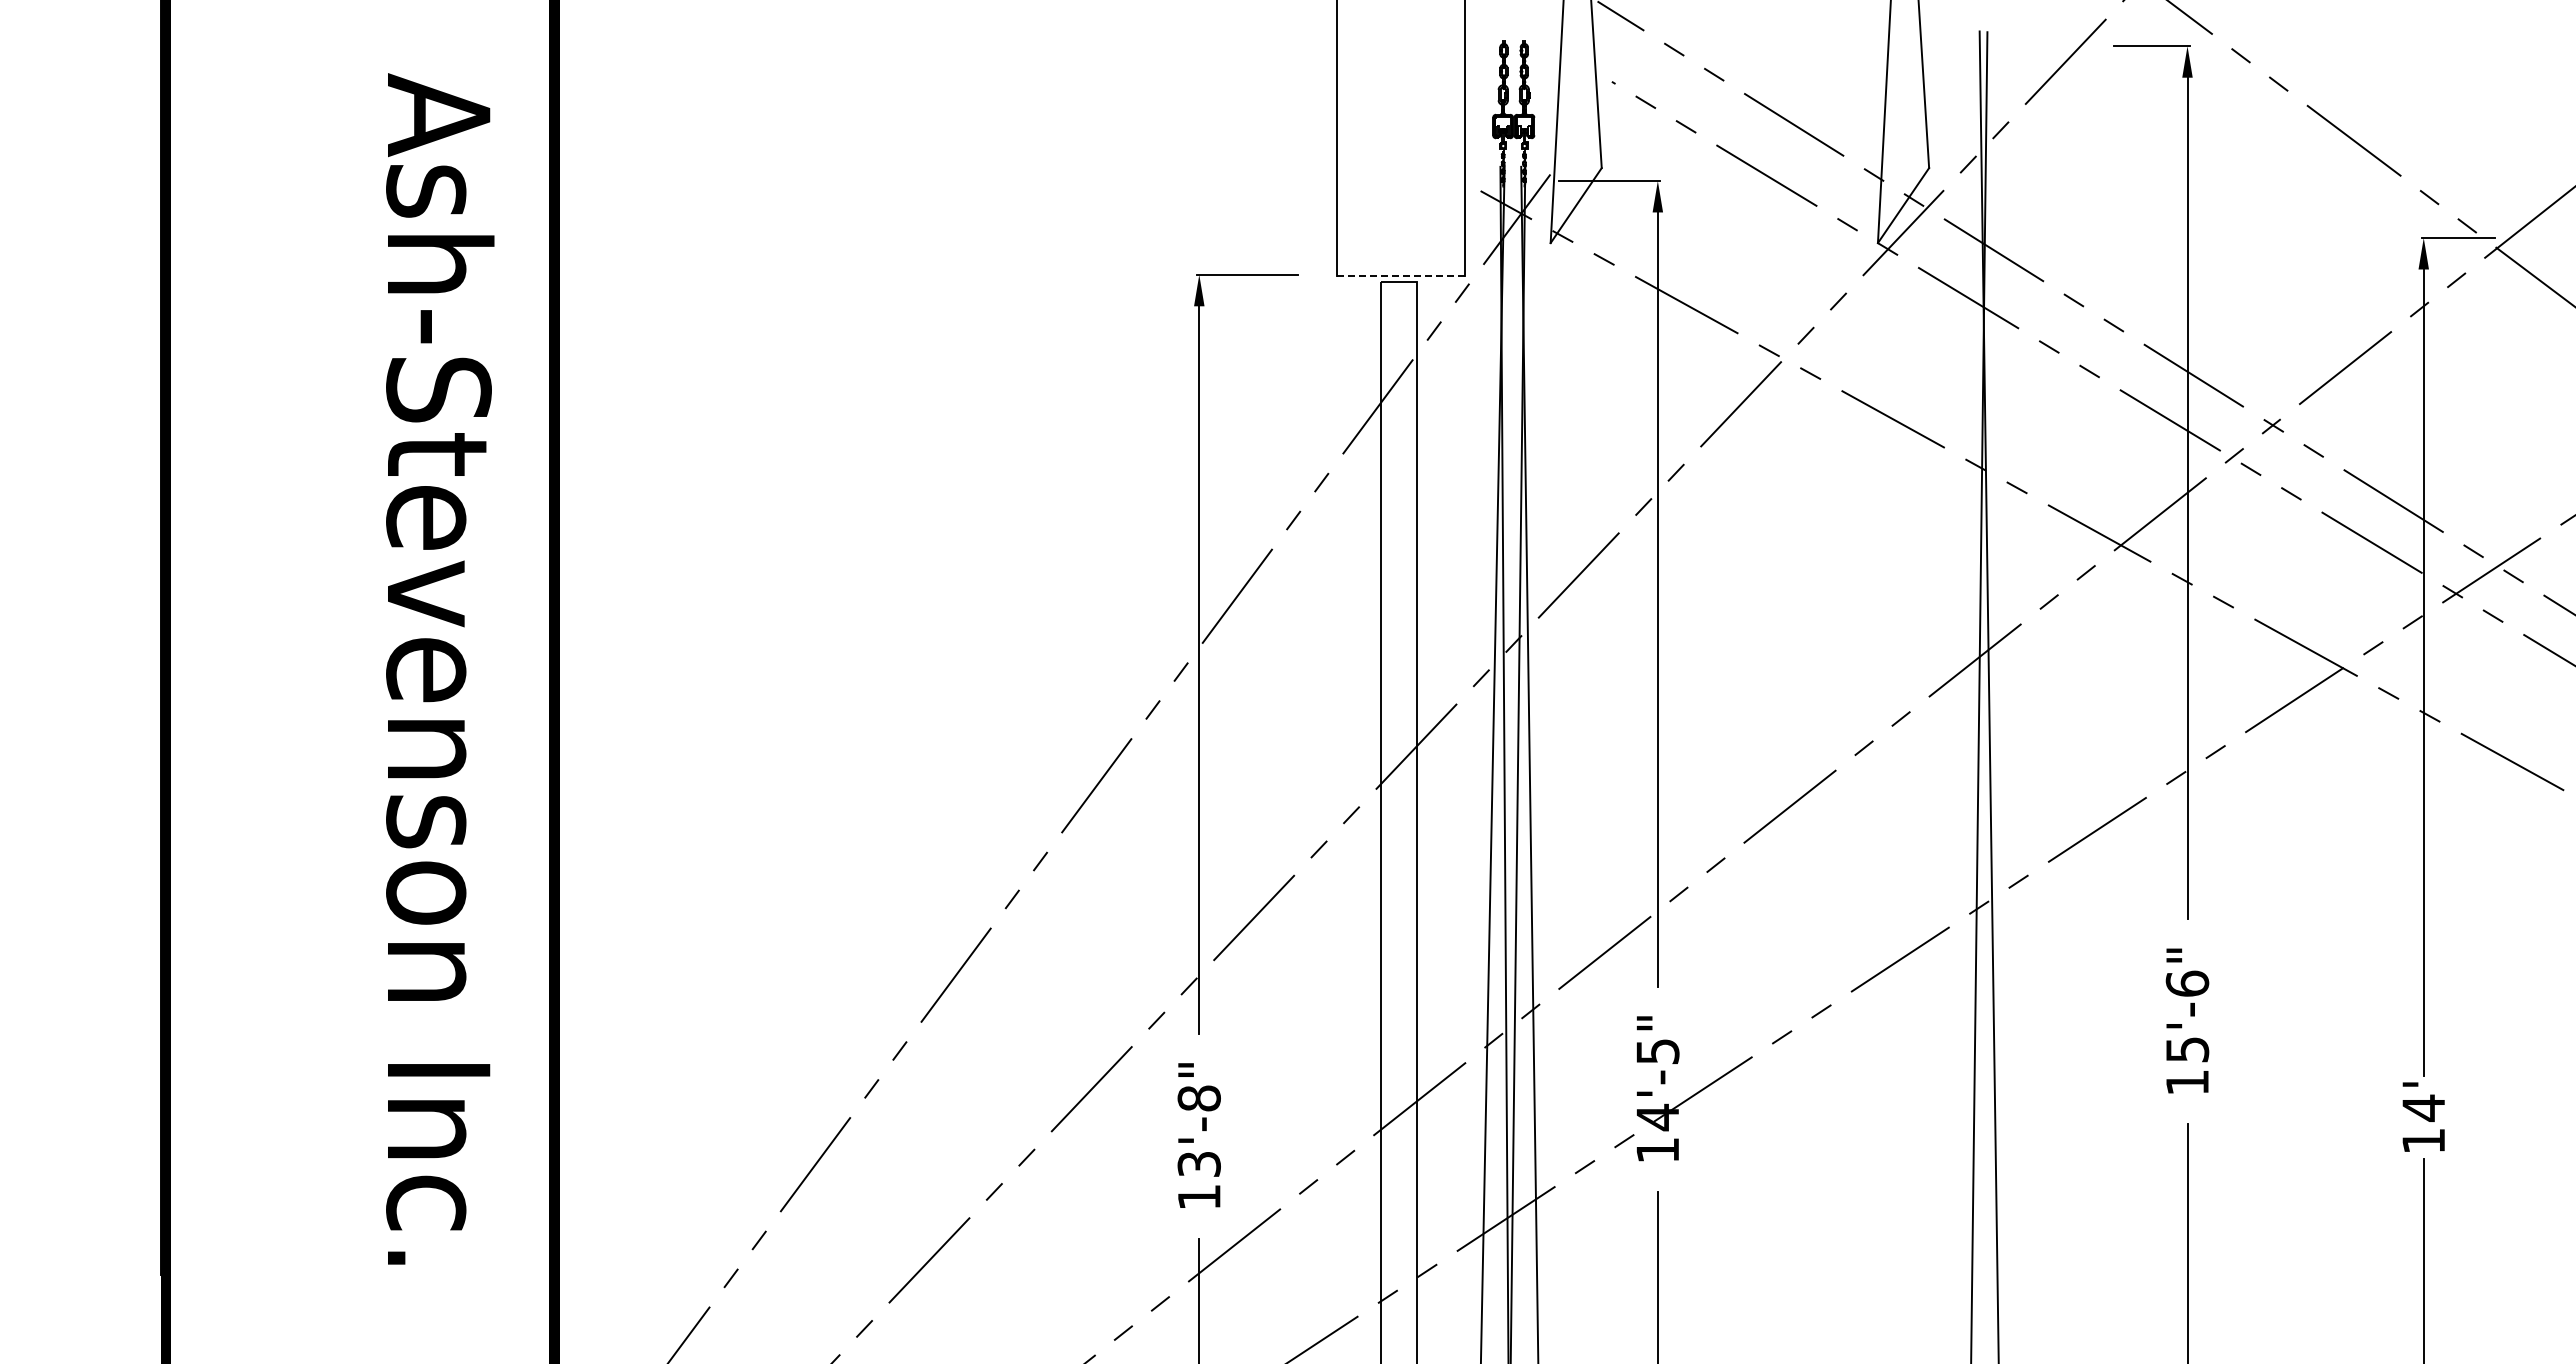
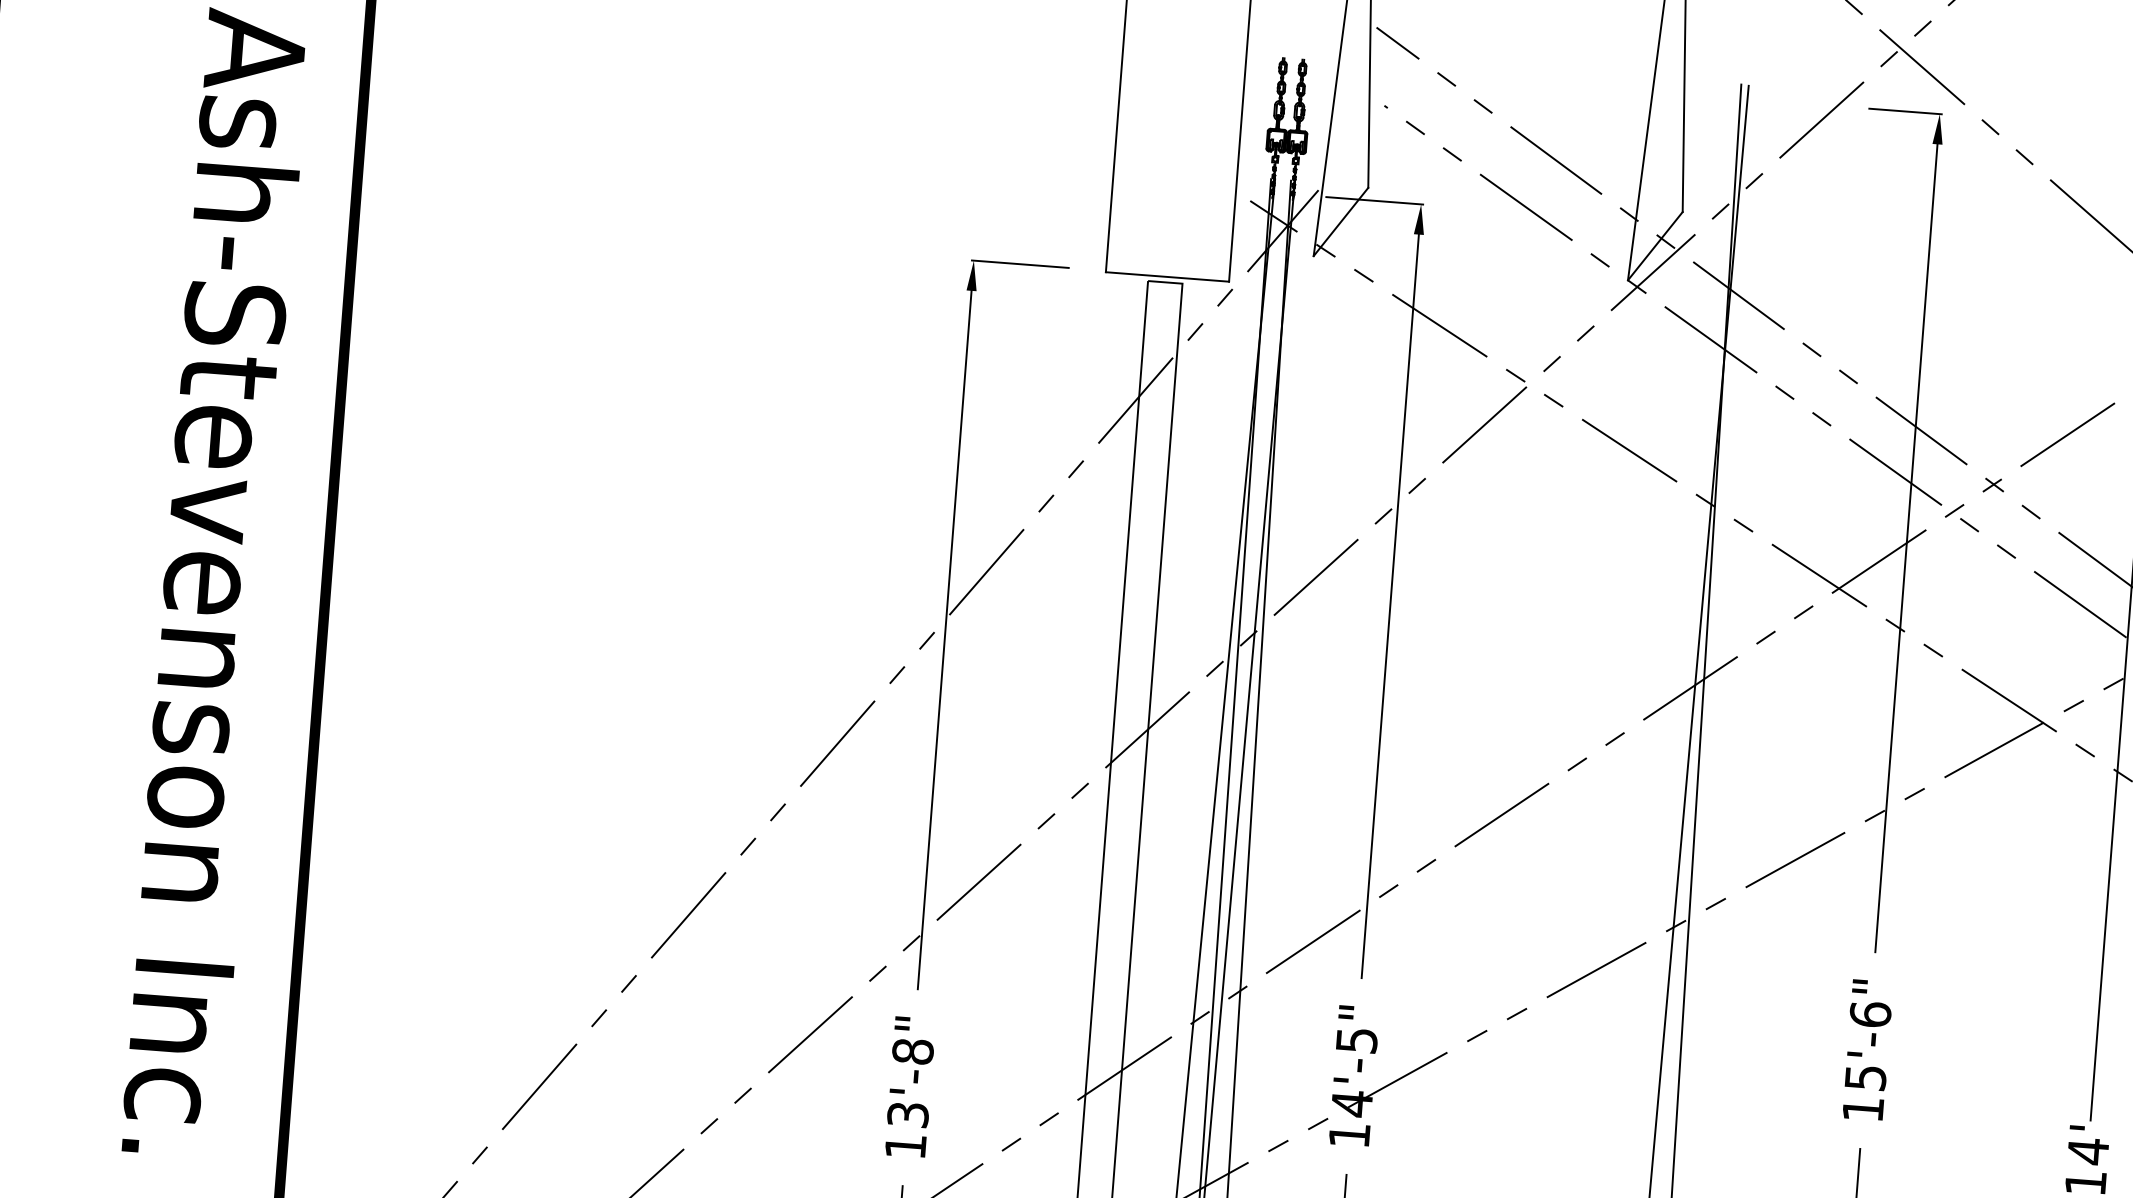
line: (1400, 276) -> (1167, 277), dashed -> solid

